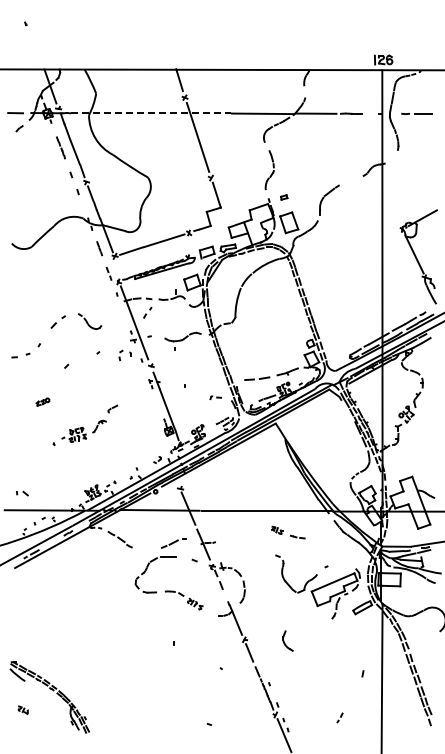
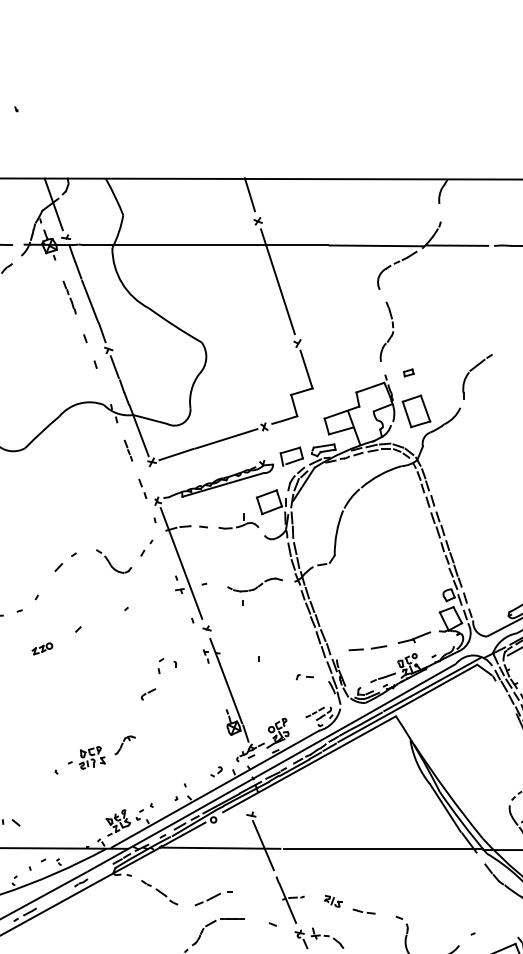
line: (151, 113) -> (207, 245), dashed -> solid
part: (147, 312) -> (146, 547), moved
part: (124, 355) -> (166, 666), moved
part: (42, 401) -> (41, 647), moved
part: (79, 432) -> (94, 754), moved
part: (288, 532) -> (350, 904), moved
part: (173, 543) -> (213, 898), moved

